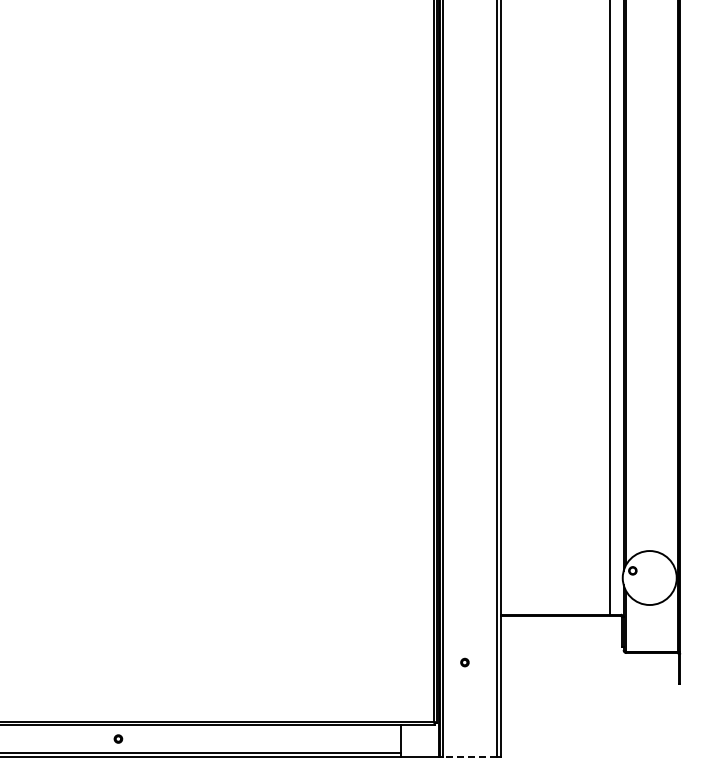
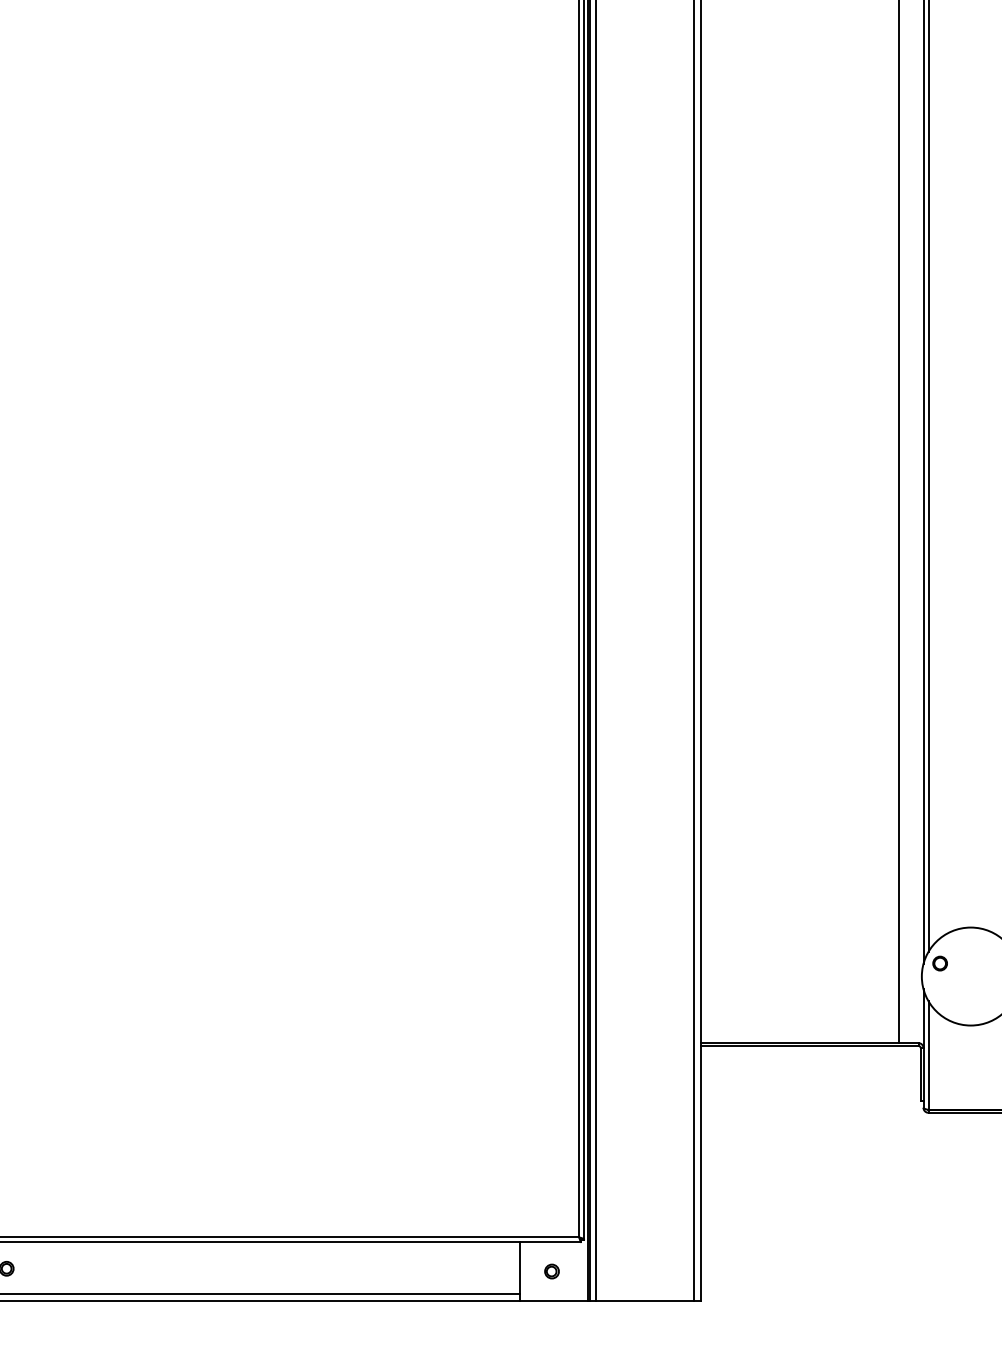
part: (464, 662) -> (551, 1271), moved
line: (469, 756) -> (643, 1300), dashed -> solid

